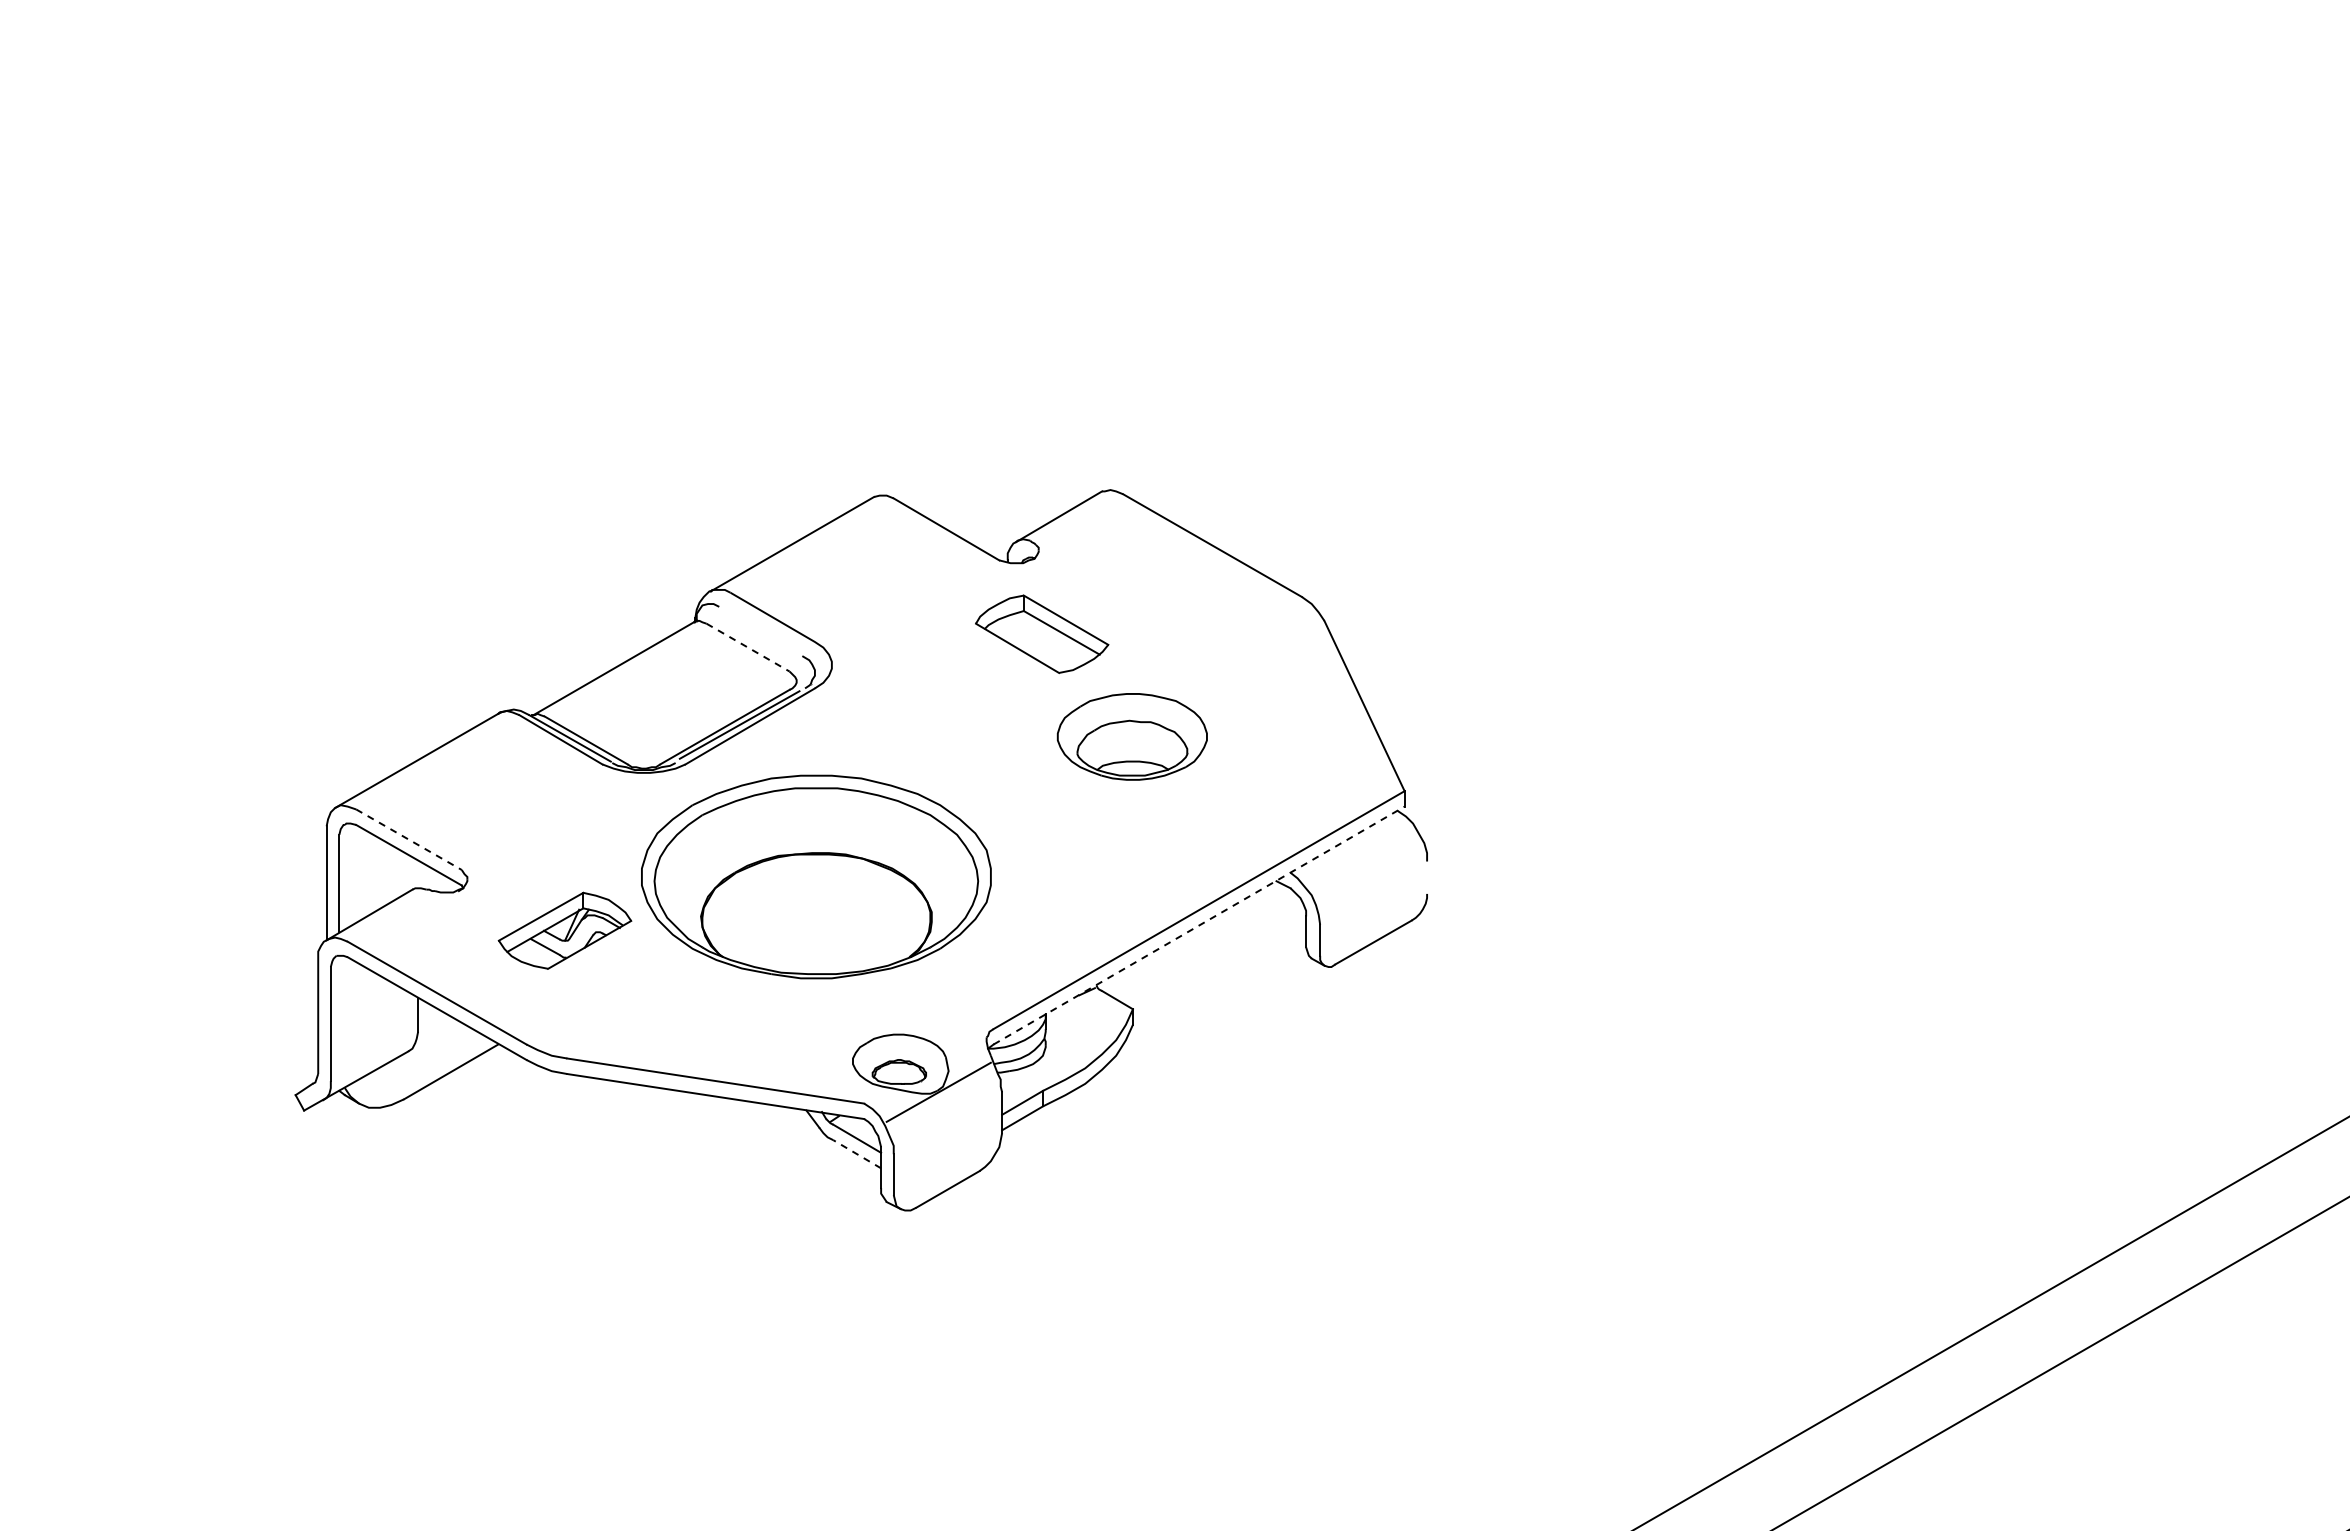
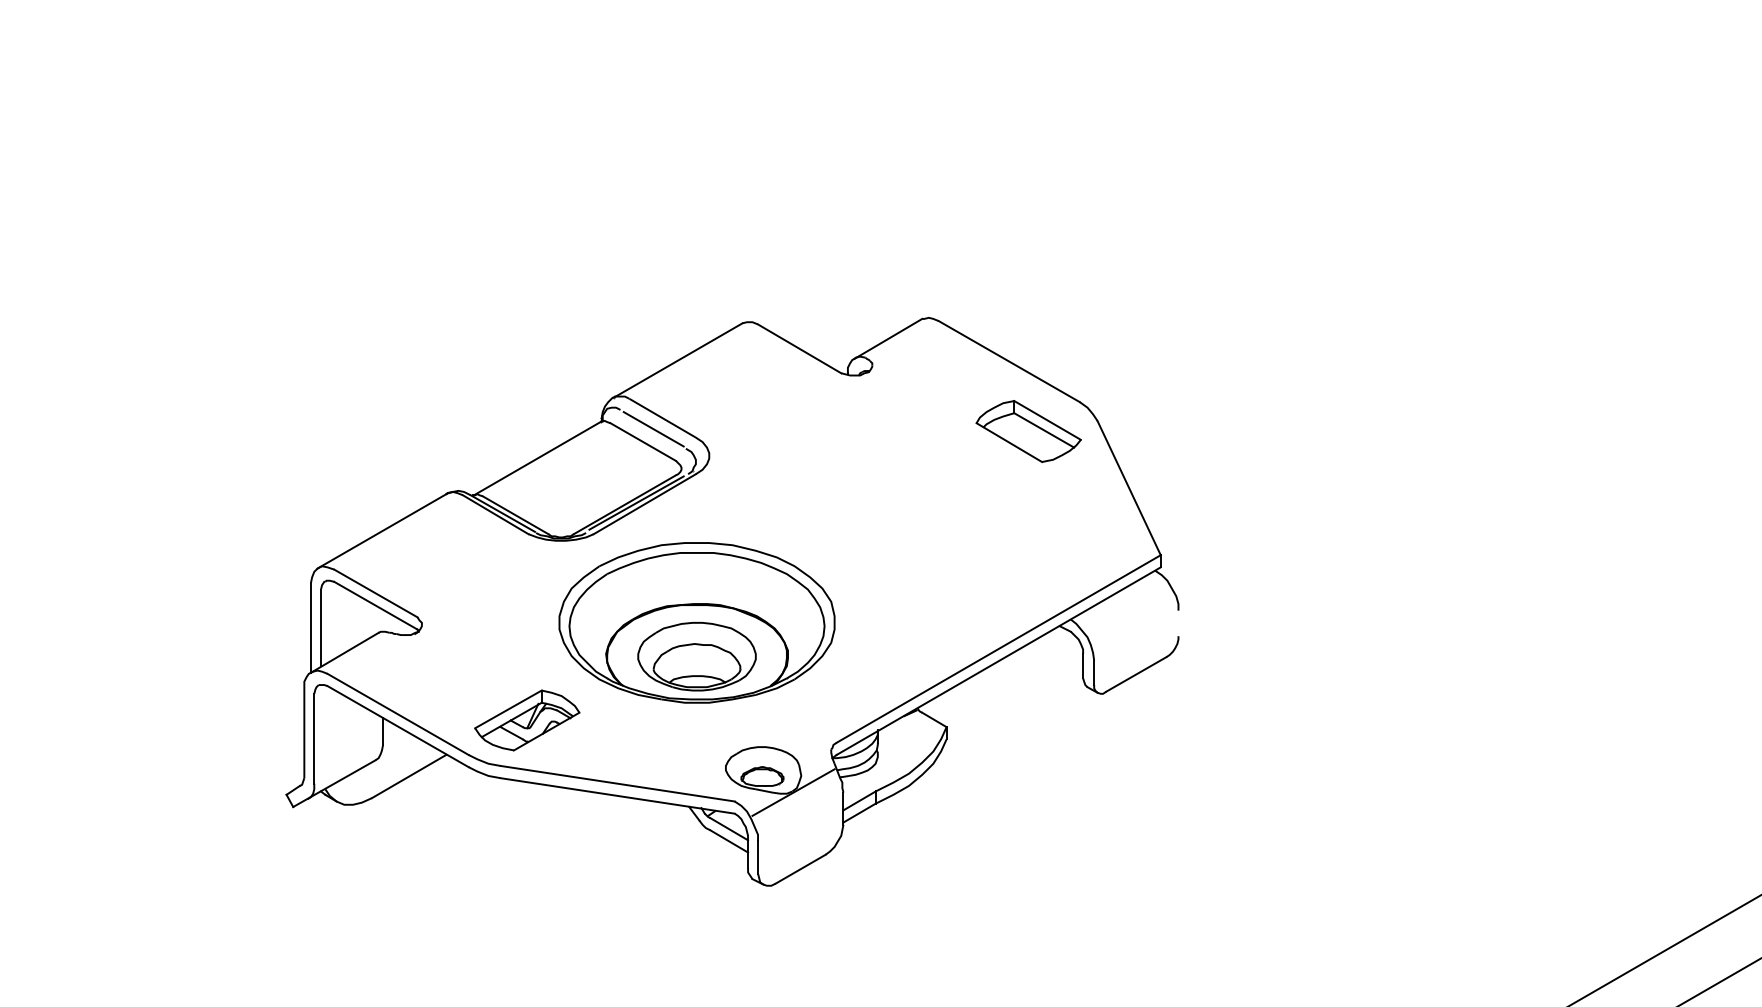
line: (761, 631) -> (653, 429), added
part: (1042, 633) -> (1029, 430), moved
line: (748, 647) -> (643, 441), dashed -> solid
part: (1131, 736) -> (696, 656), moved
line: (408, 839) -> (375, 593), dashed -> solid
line: (1199, 925) -> (999, 661), dashed -> solid
part: (564, 930) -> (526, 720), moved
line: (857, 1154) -> (729, 841), dashed -> solid

